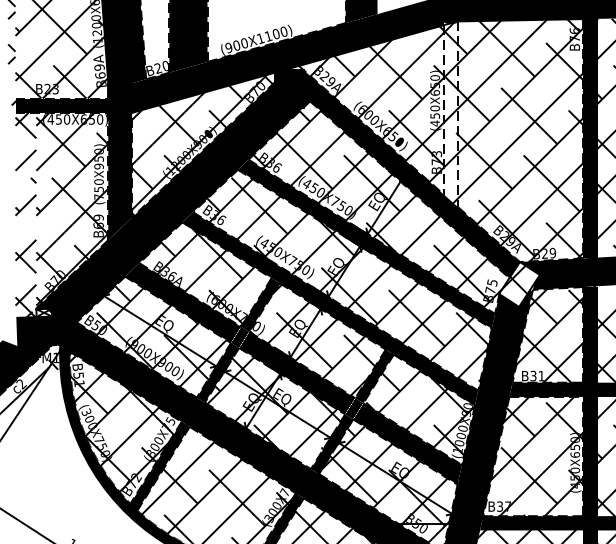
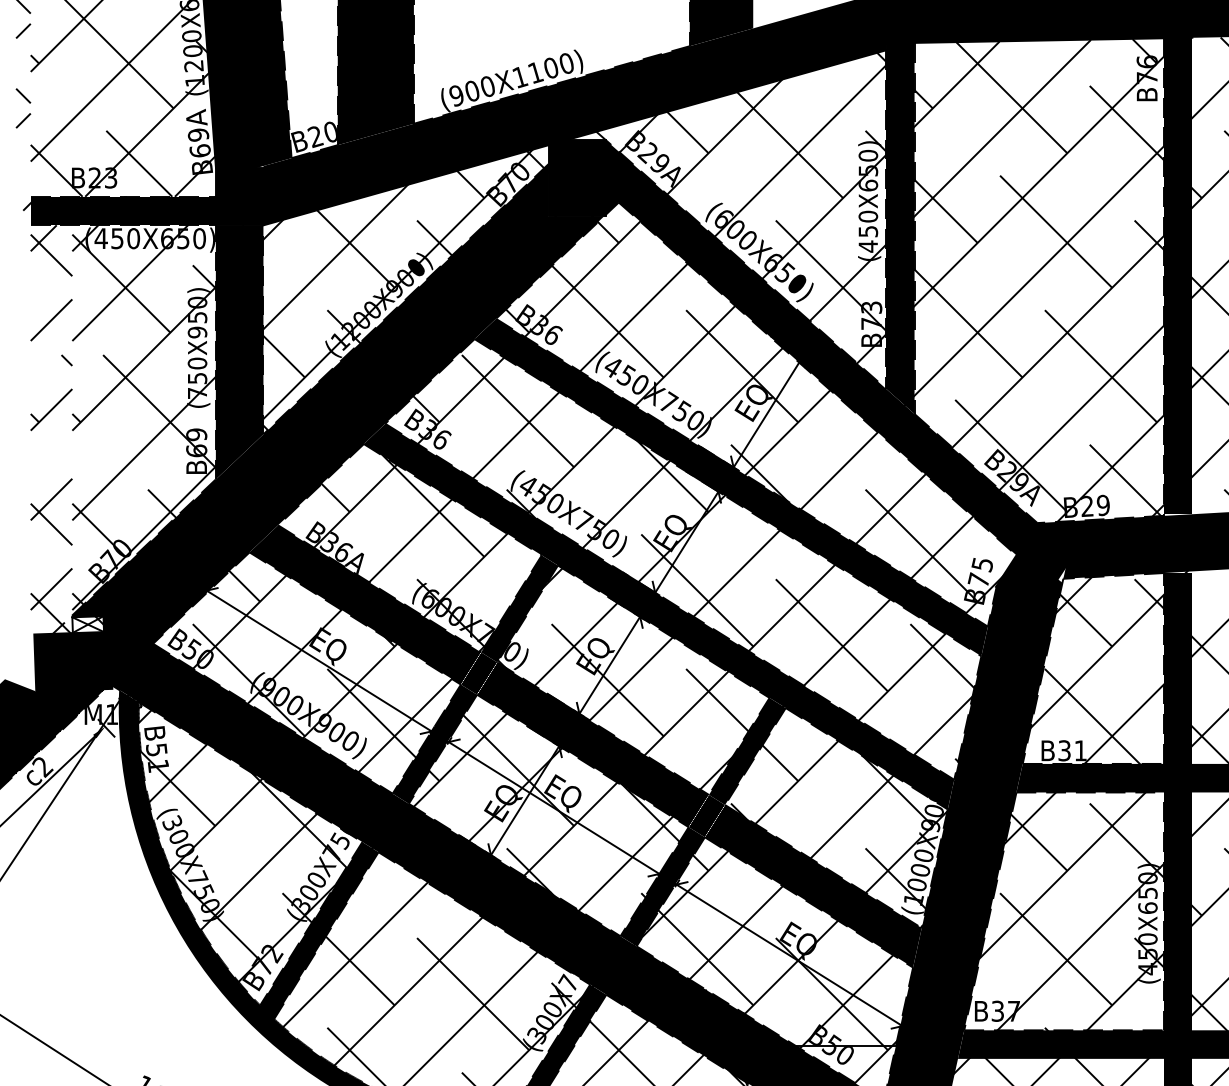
fill: (451, 114) -> (900, 228), added
fill: (519, 284) -> (1036, 567), added

